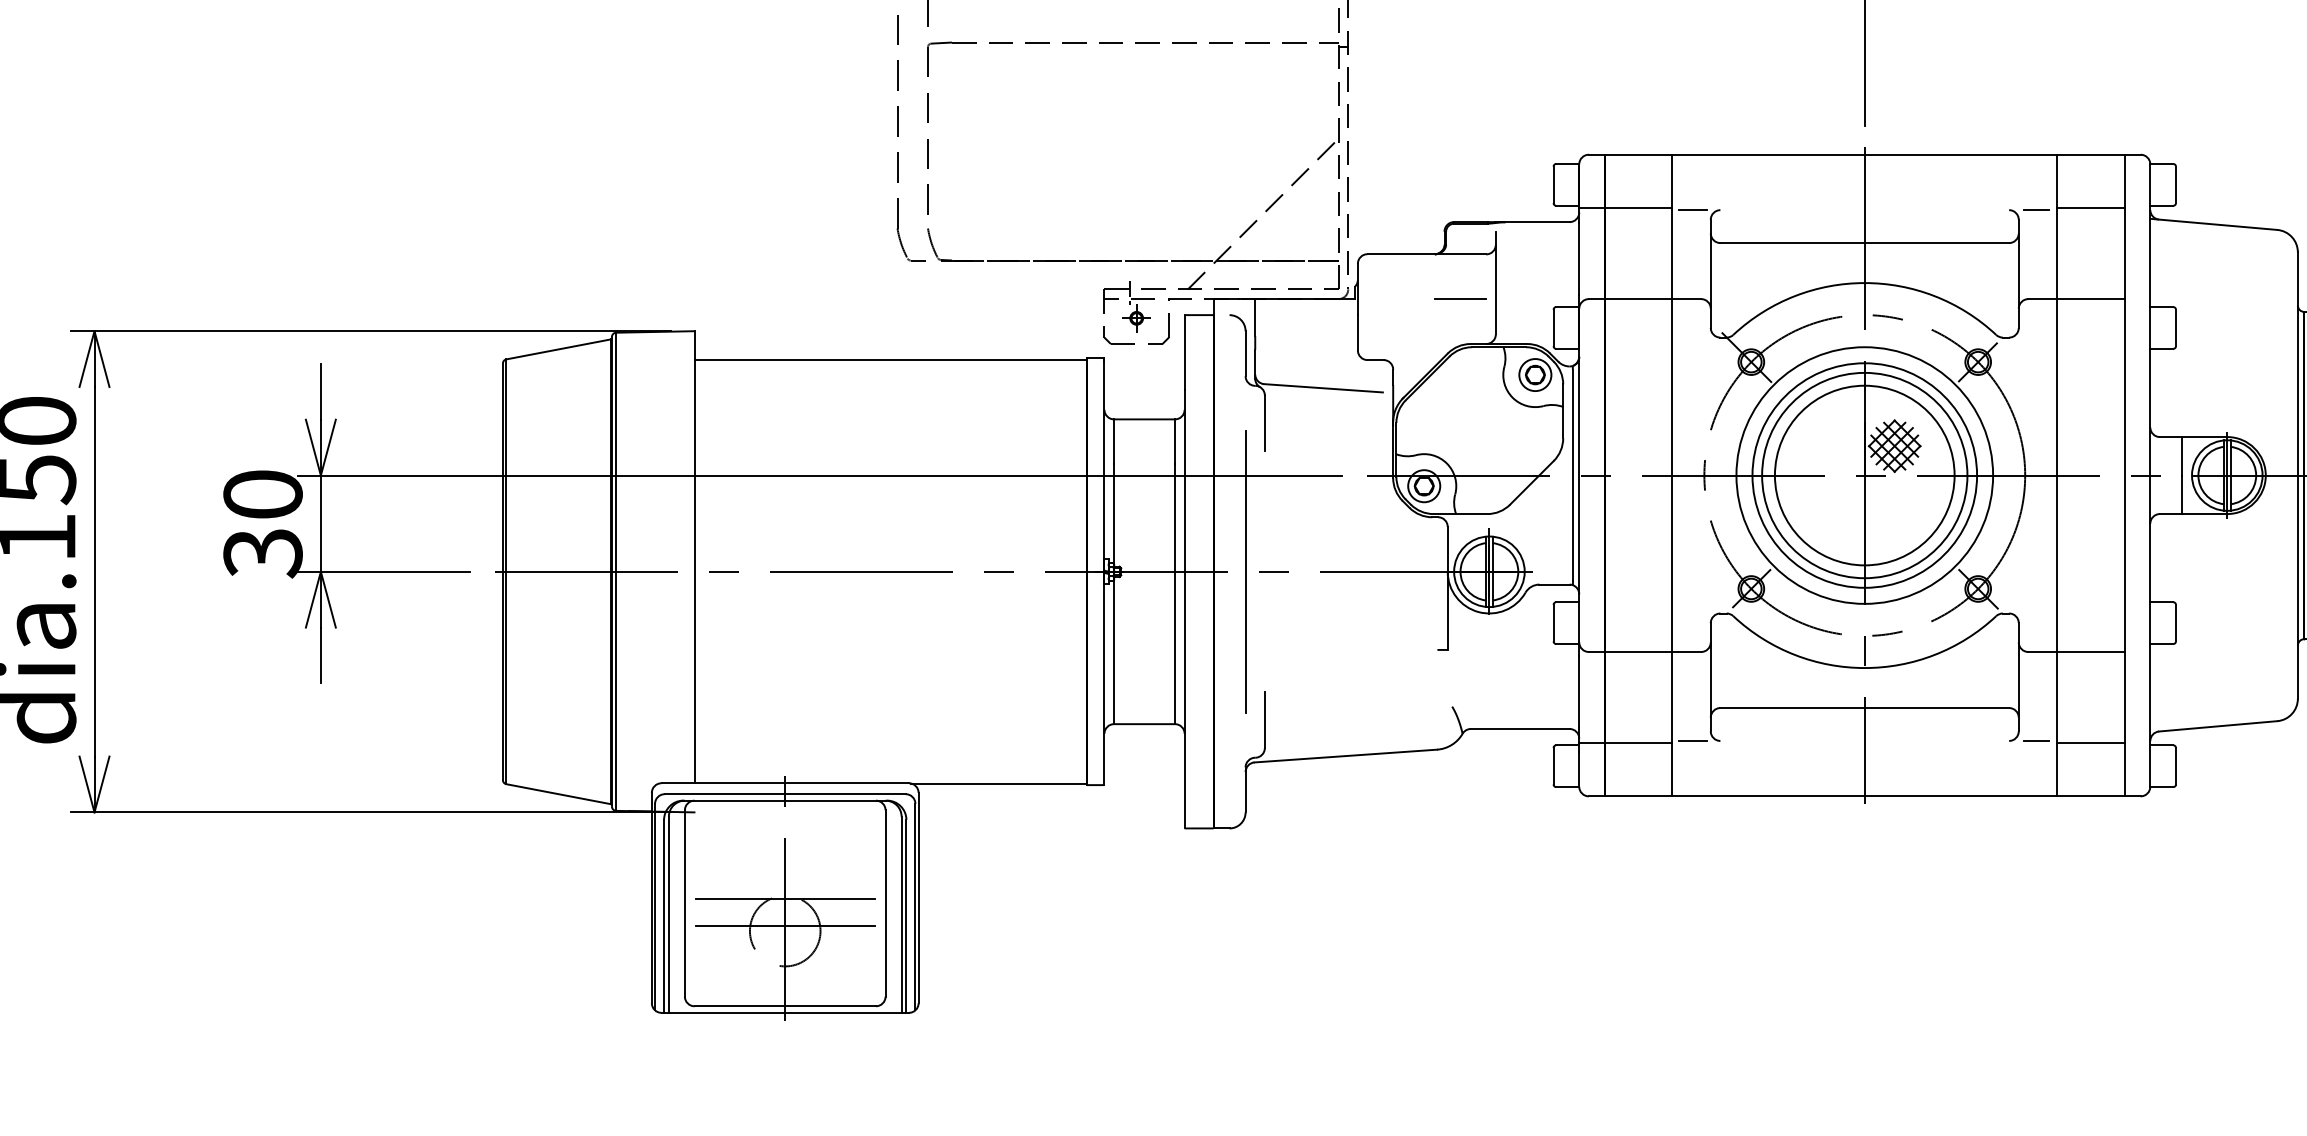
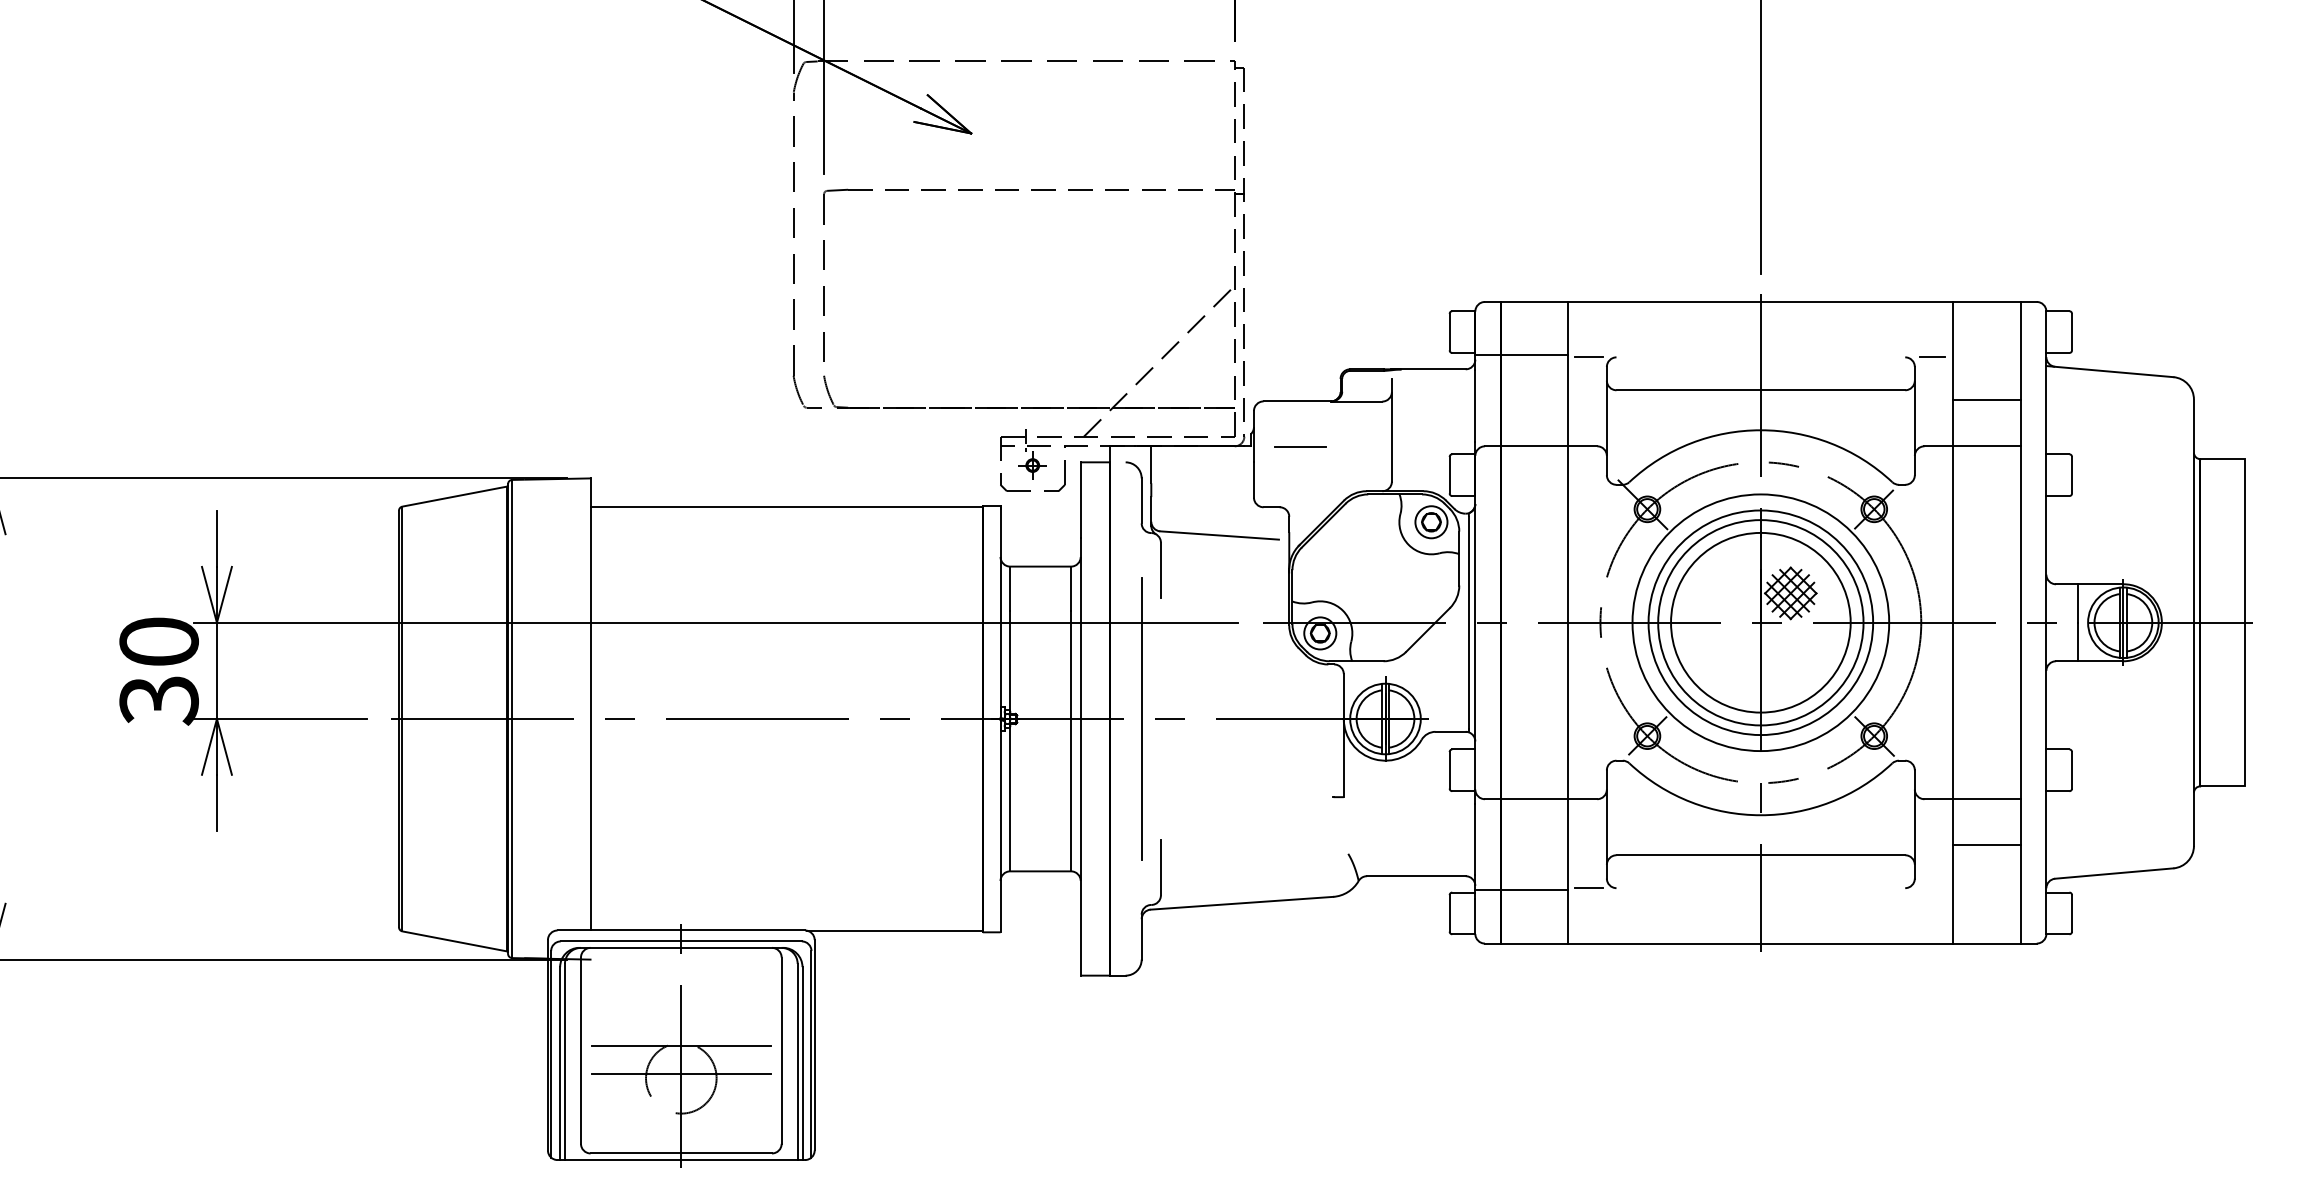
line: (2090, 208) -> (1986, 400), moved
line: (1460, 299) -> (1300, 446), moved
line: (2036, 741) -> (1932, 888), removed
line: (2090, 743) -> (1986, 845), moved

